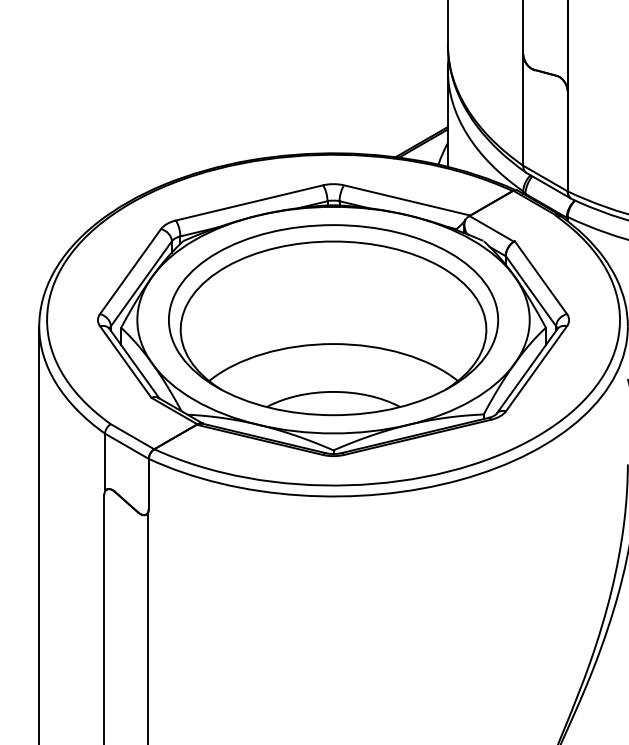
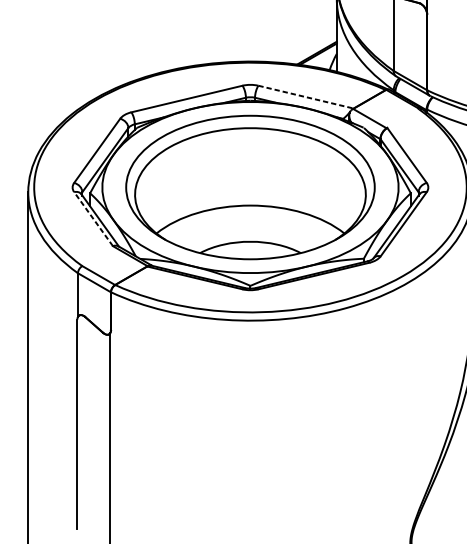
line: (407, 200) -> (306, 97), solid -> dashed
line: (125, 361) -> (93, 218), solid -> dashed

